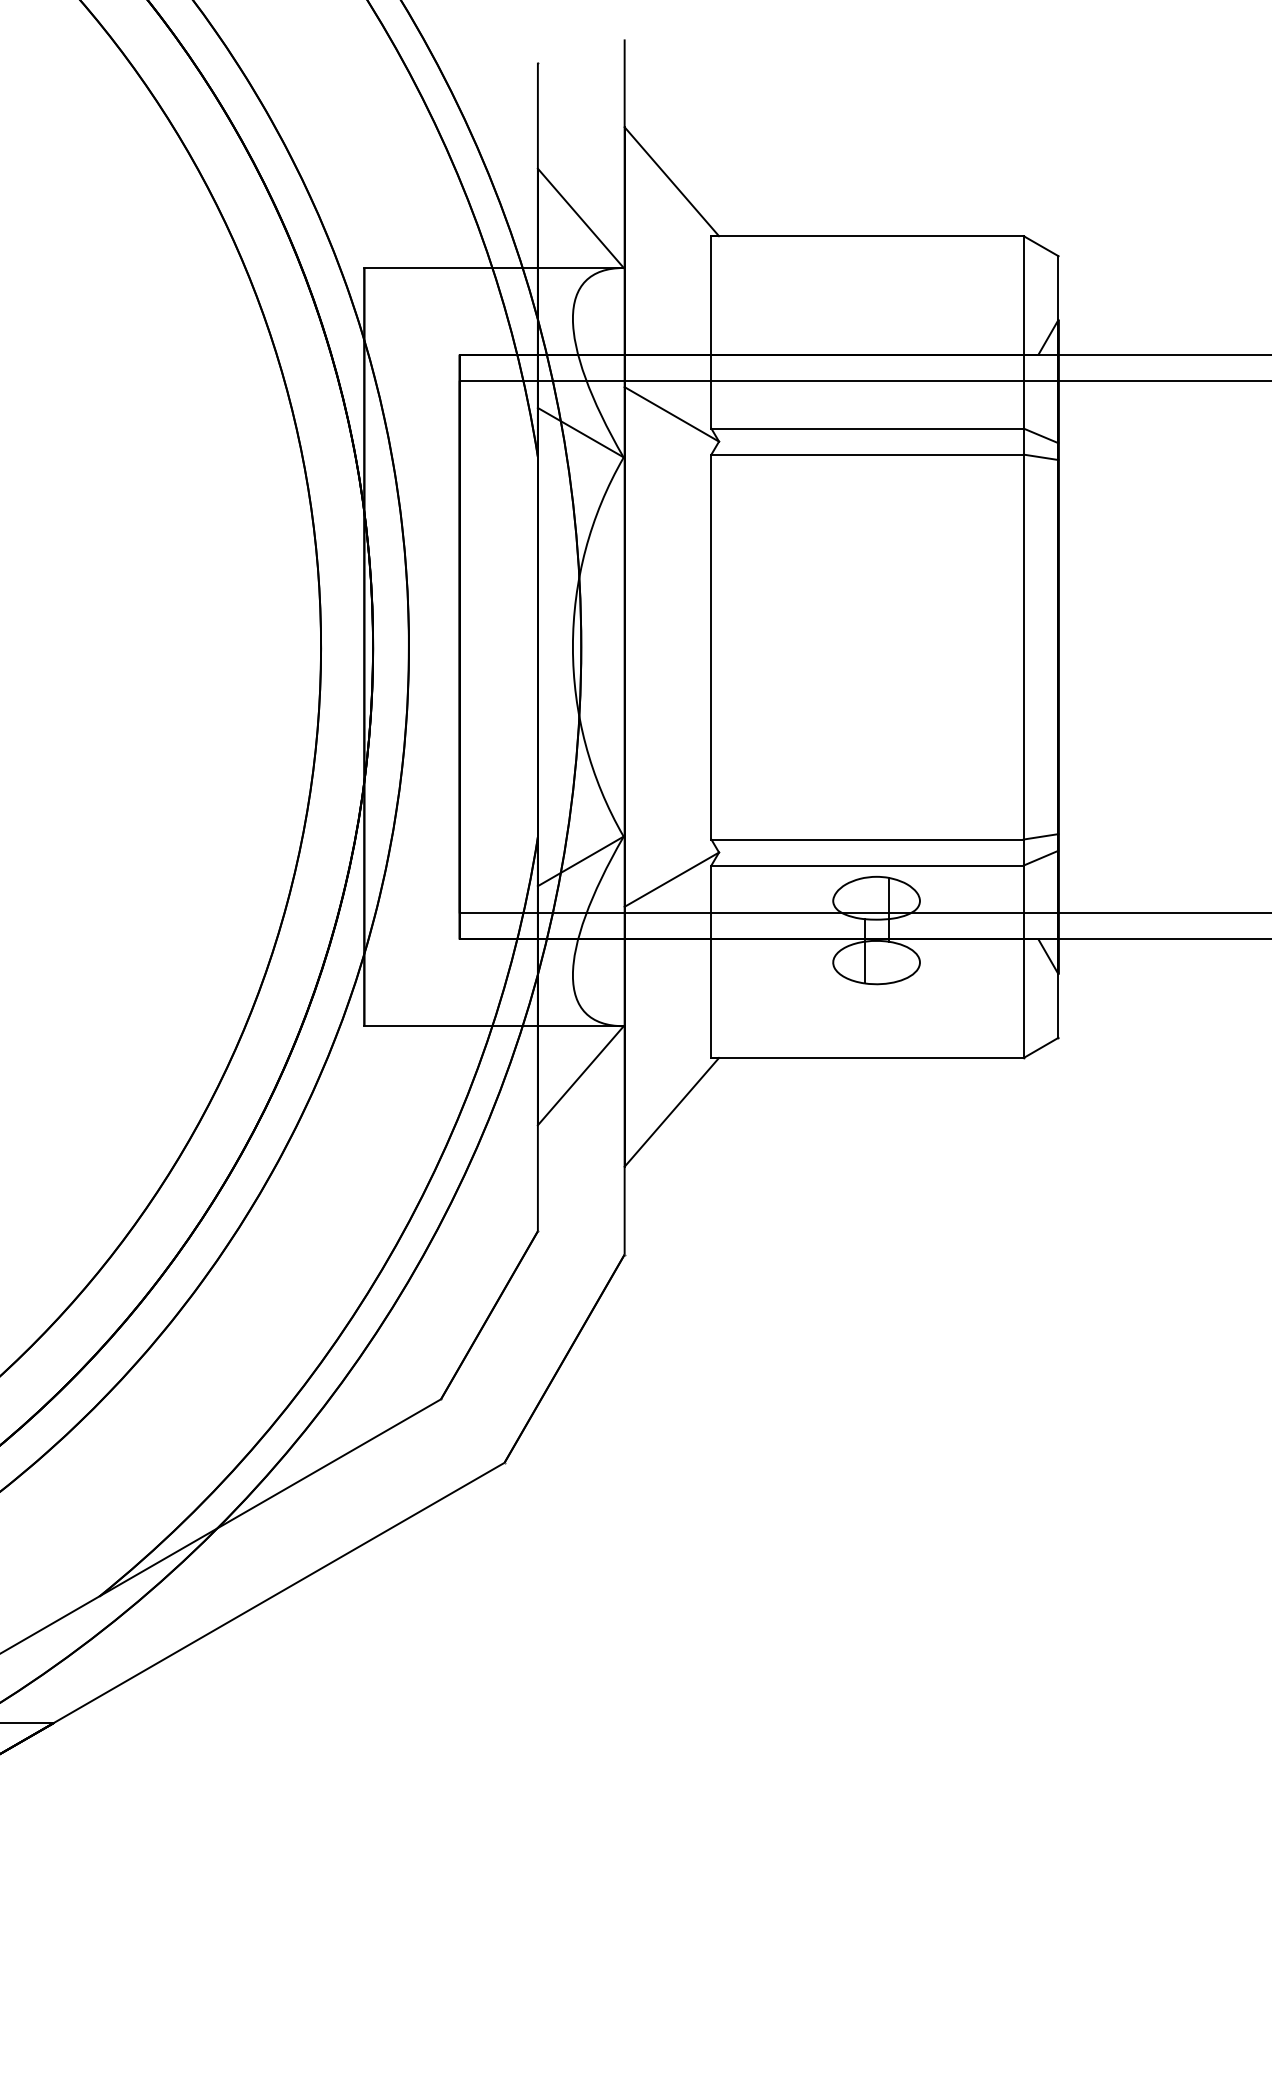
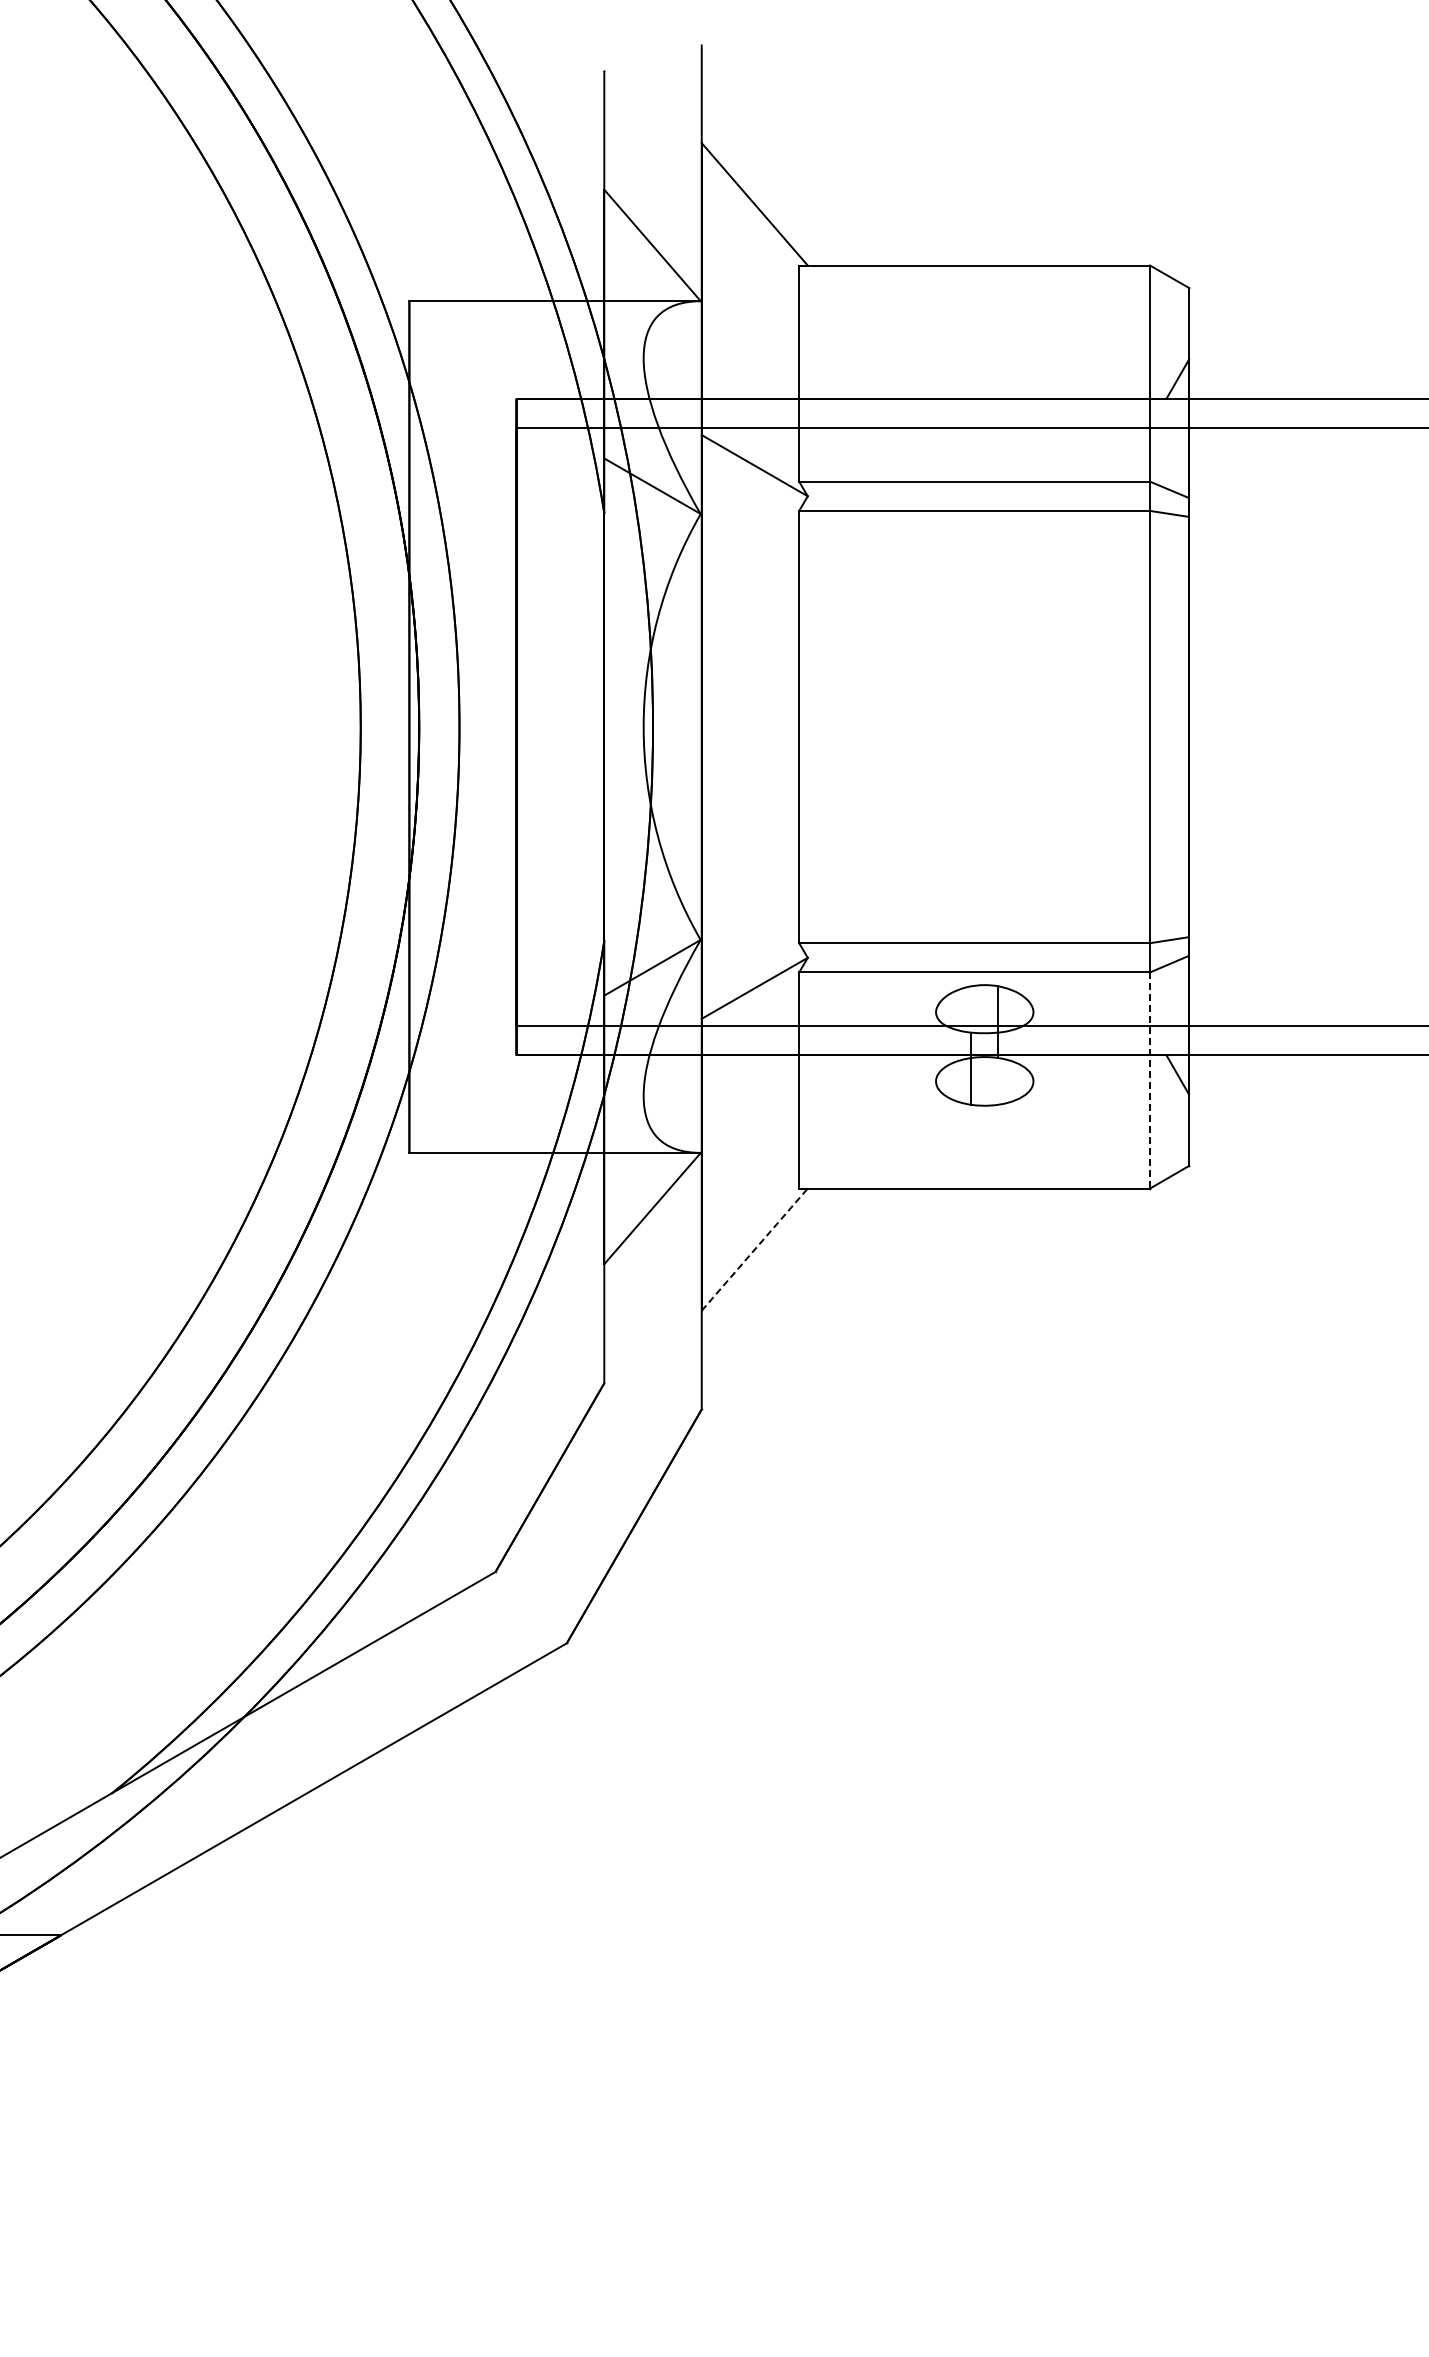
line: (1024, 962) -> (1150, 1081), solid -> dashed
line: (671, 1112) -> (754, 1249), solid -> dashed

